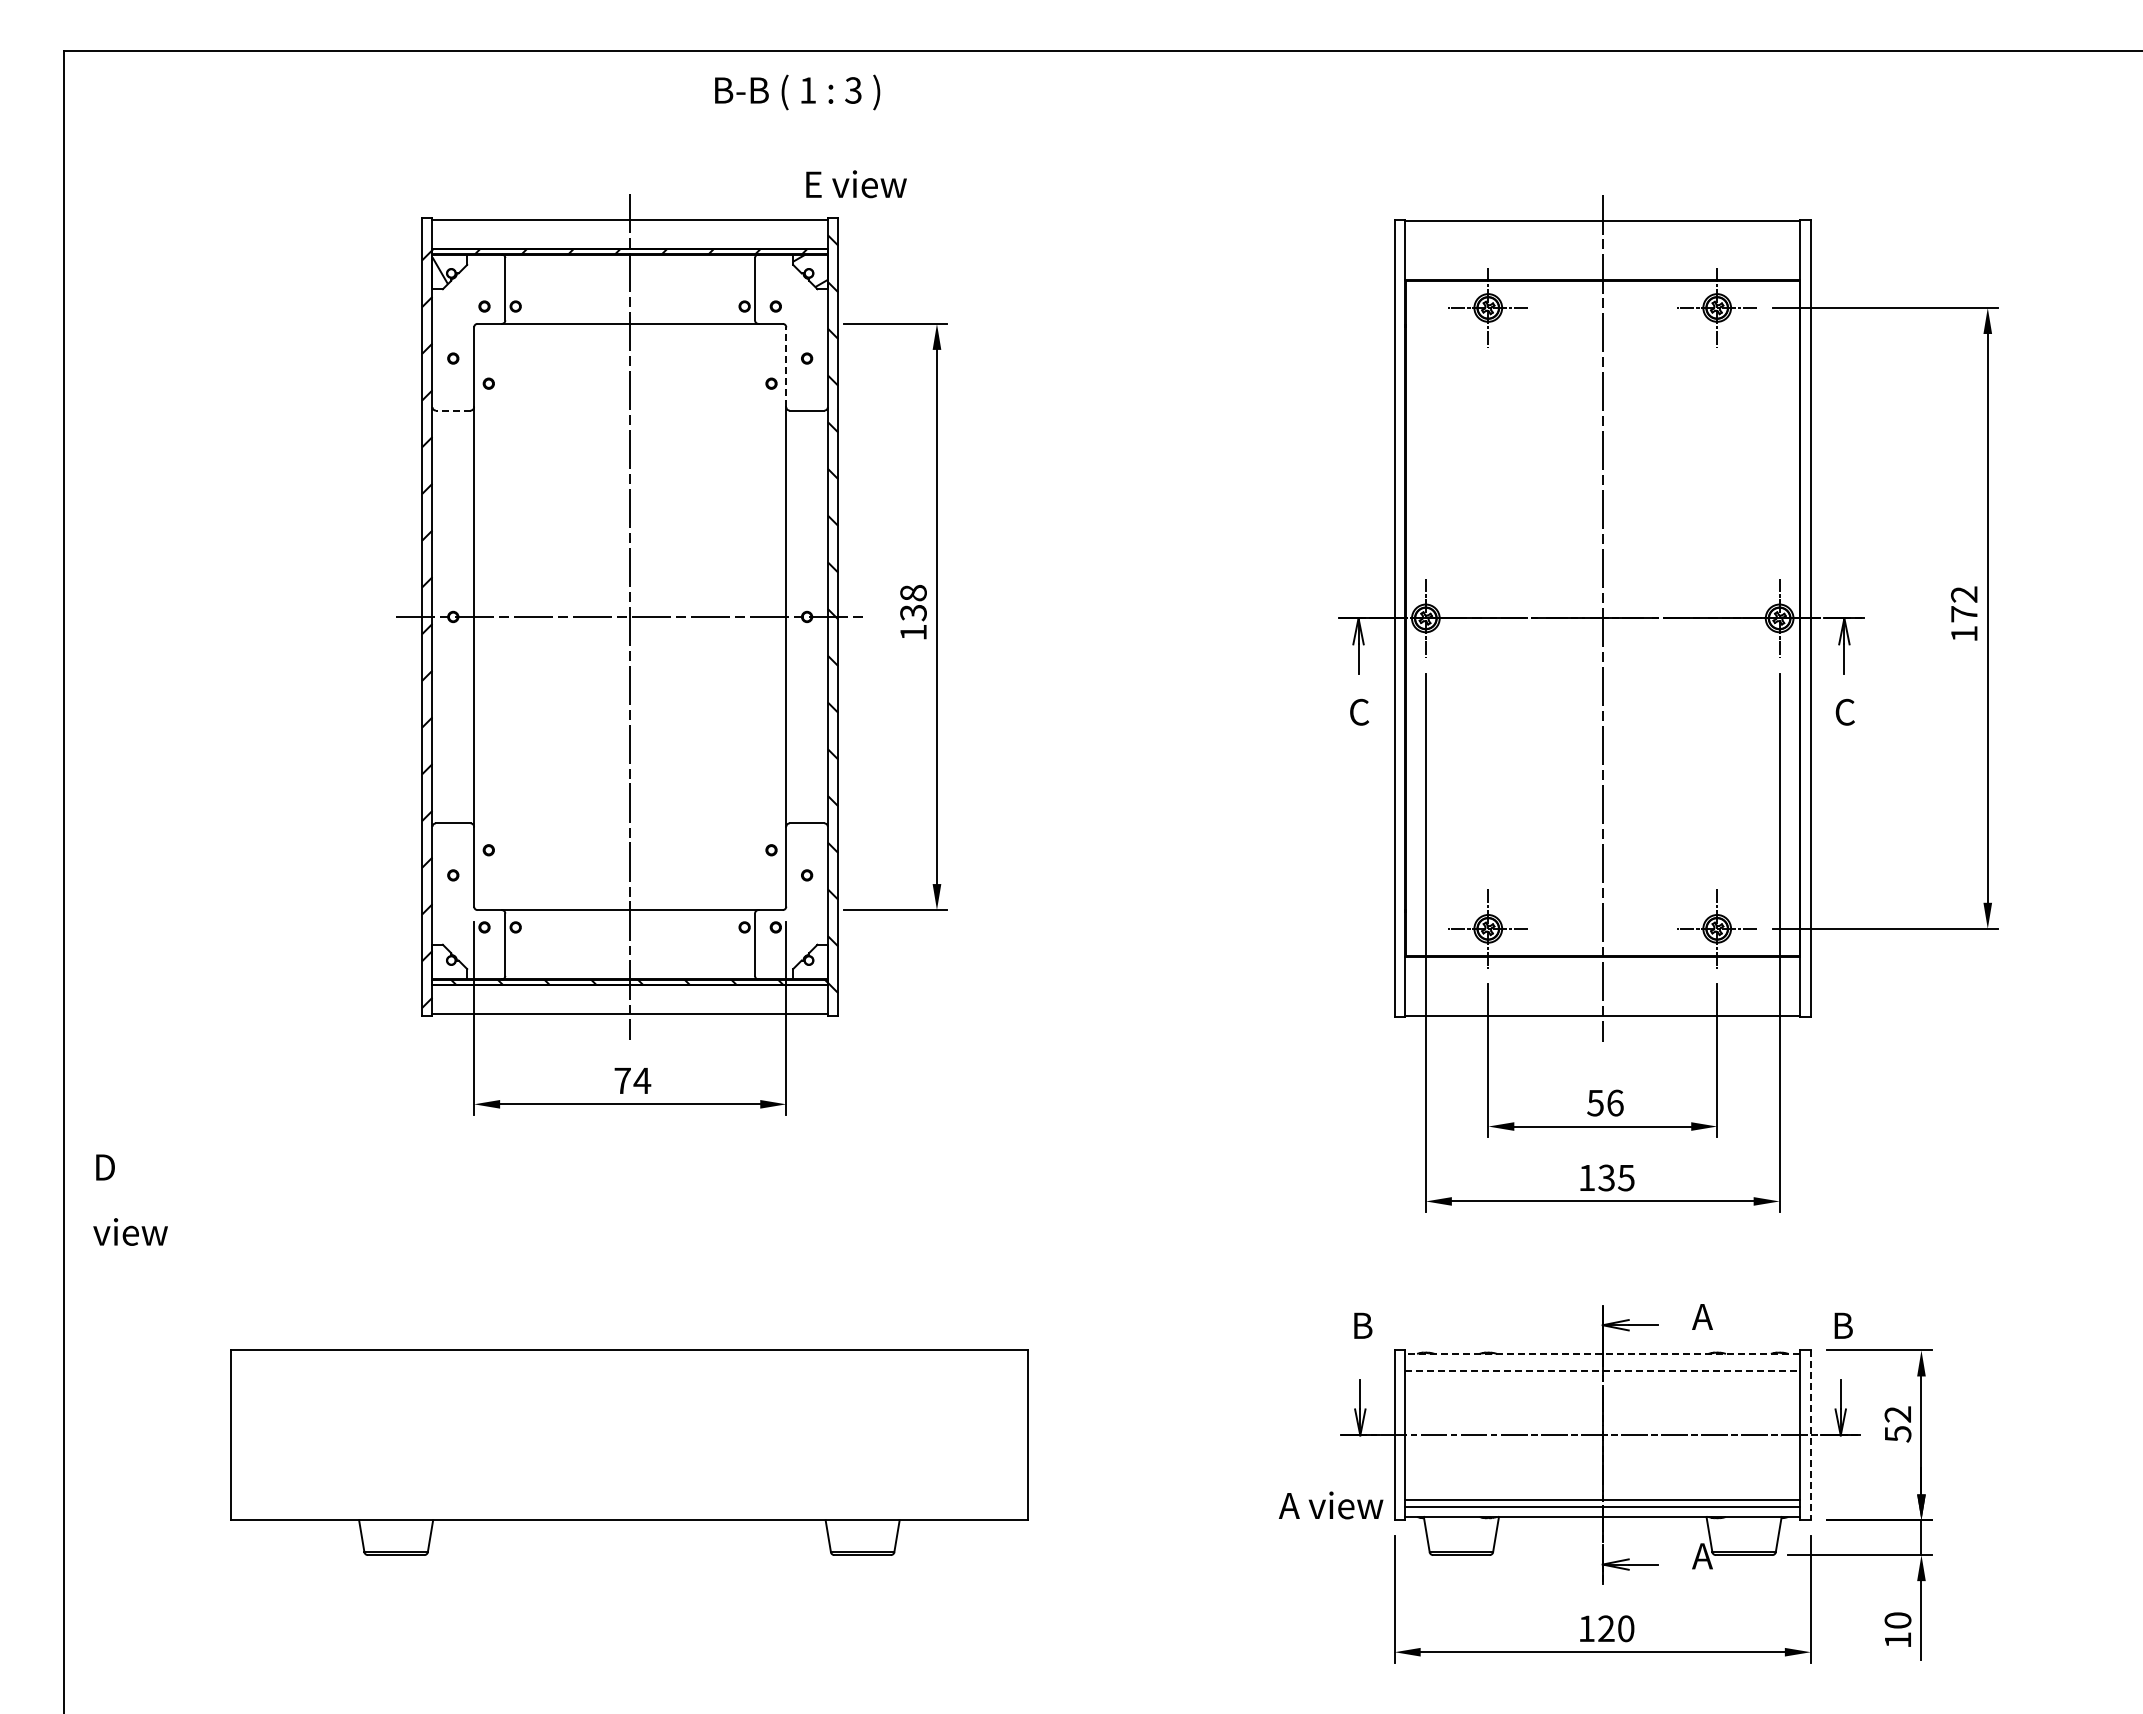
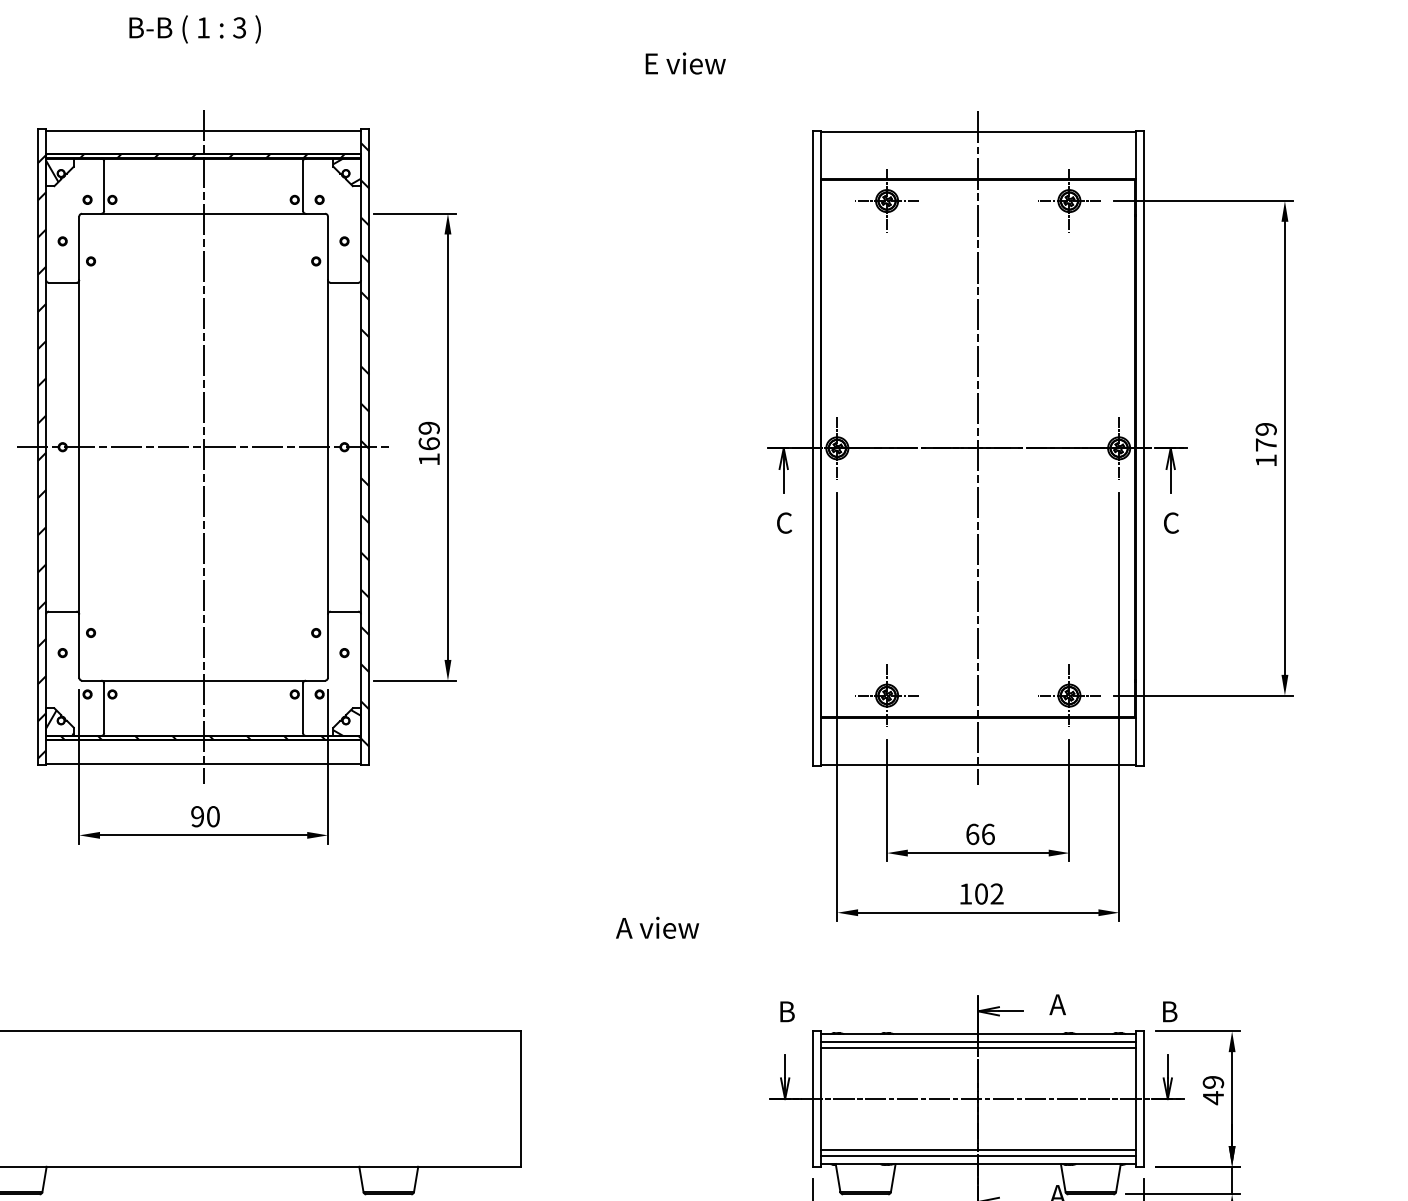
text: (797, 92) -> (195, 29), moved
text: (856, 184) -> (685, 63), moved
line: (786, 367) -> (328, 248), dashed -> solid
line: (452, 410) -> (62, 282), dashed -> solid
text: (1964, 594) -> (1266, 429), 172 -> 179
text: (913, 602) -> (429, 435), 138 -> 169
hatch: (810, 962) -> (347, 722), added
hatch: (449, 963) -> (59, 723), added
text: (632, 1080) -> (205, 816), 74 -> 90
text: (1595, 1102) -> (972, 833), 56 -> 66
text: (1616, 1177) -> (989, 893), 135 -> 102
line: (1602, 1353) -> (978, 1033), dashed -> solid
line: (1602, 1364) -> (978, 1042), added
line: (1602, 1371) -> (978, 1048), dashed -> solid
text: (1898, 1424) -> (1213, 1090), 52 -> 49
line: (1810, 1435) -> (1143, 1099), dashed -> solid
text: (1330, 1505) -> (657, 927), moved

